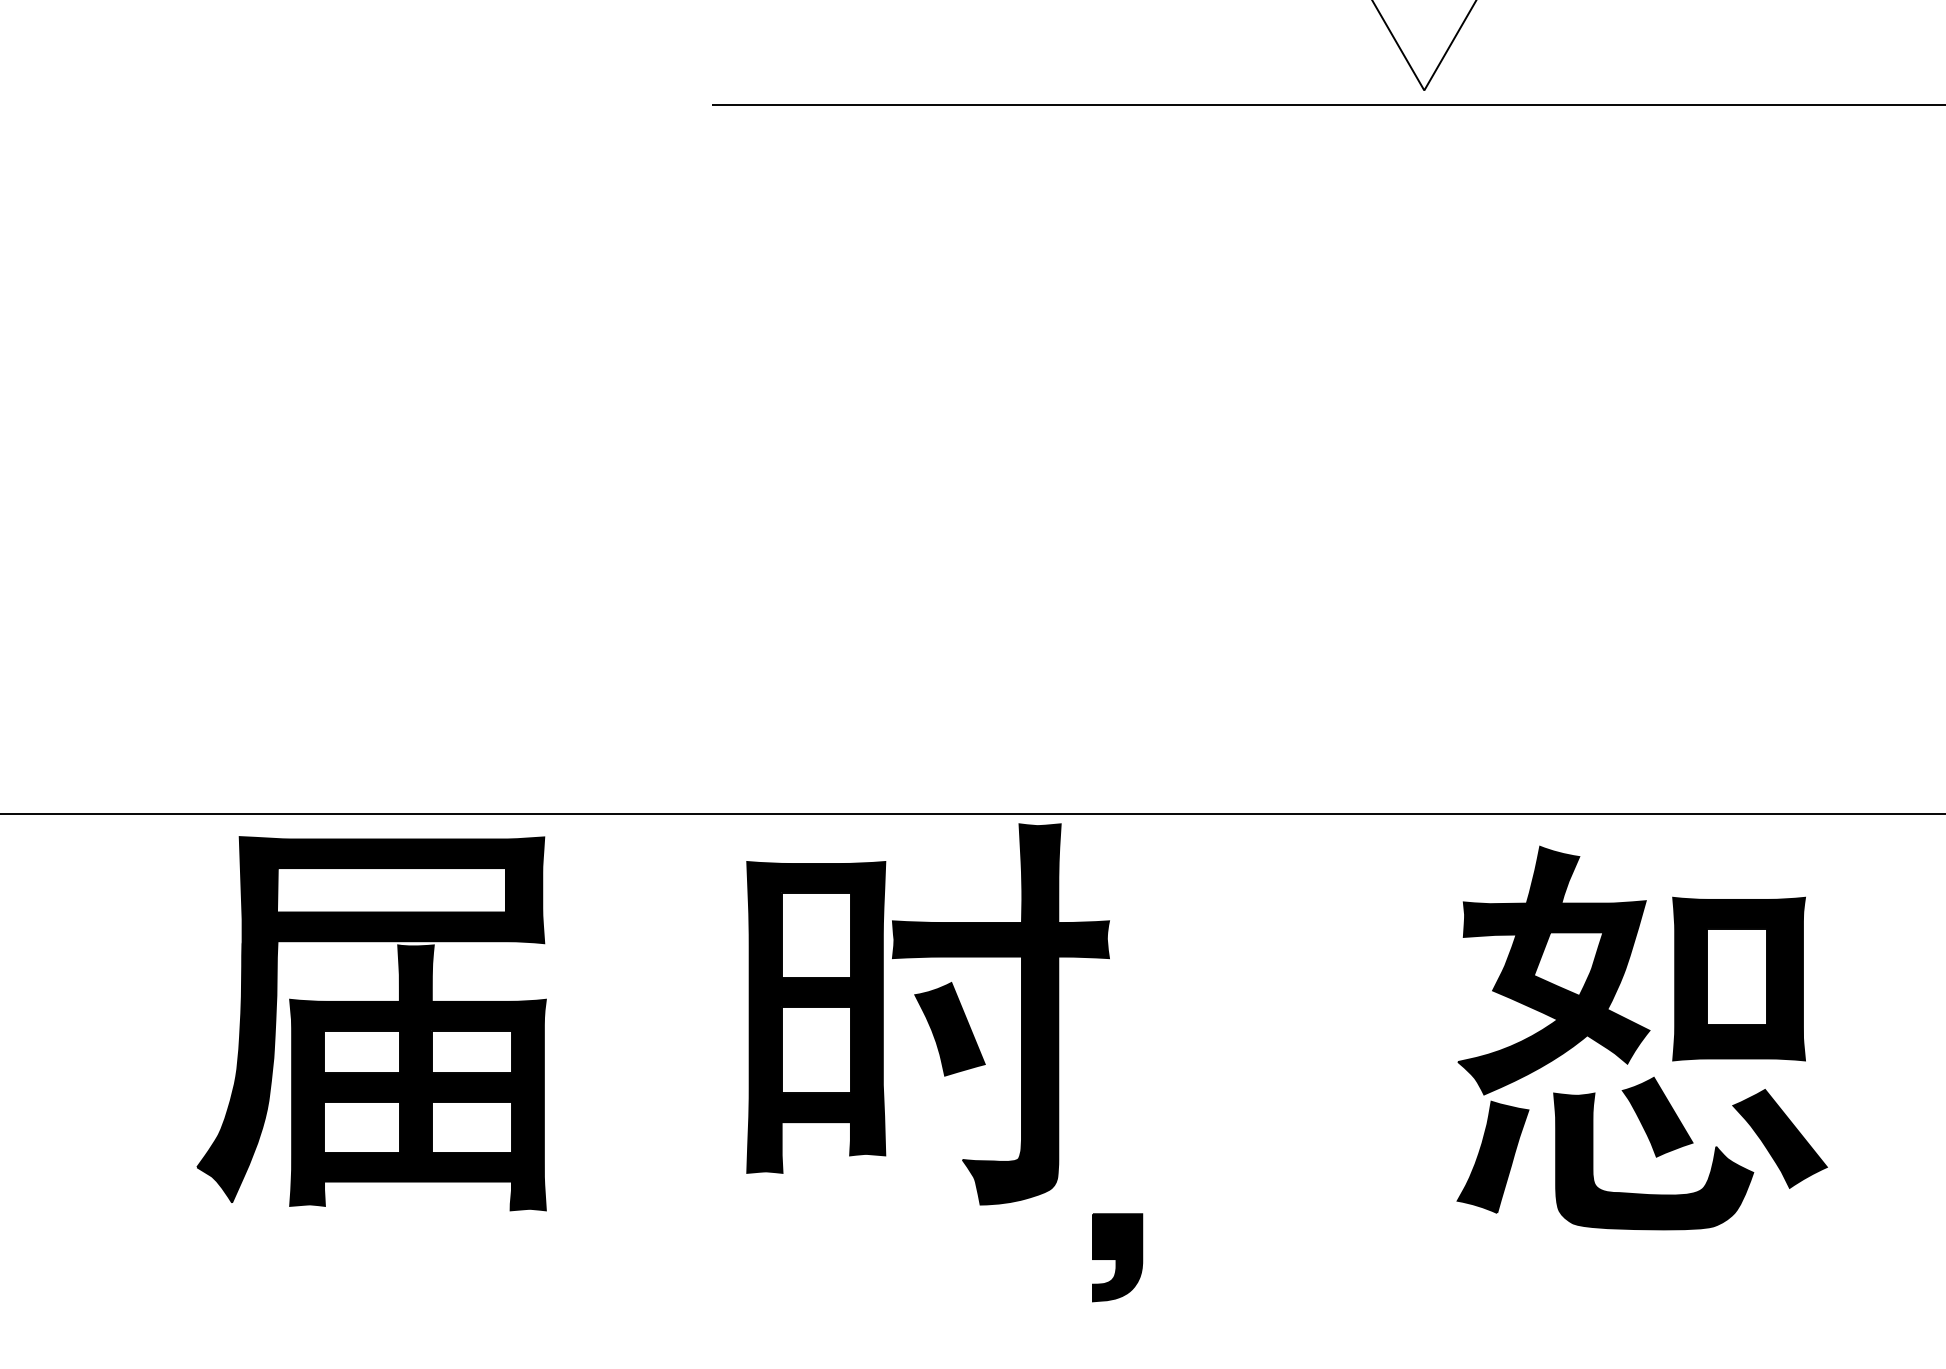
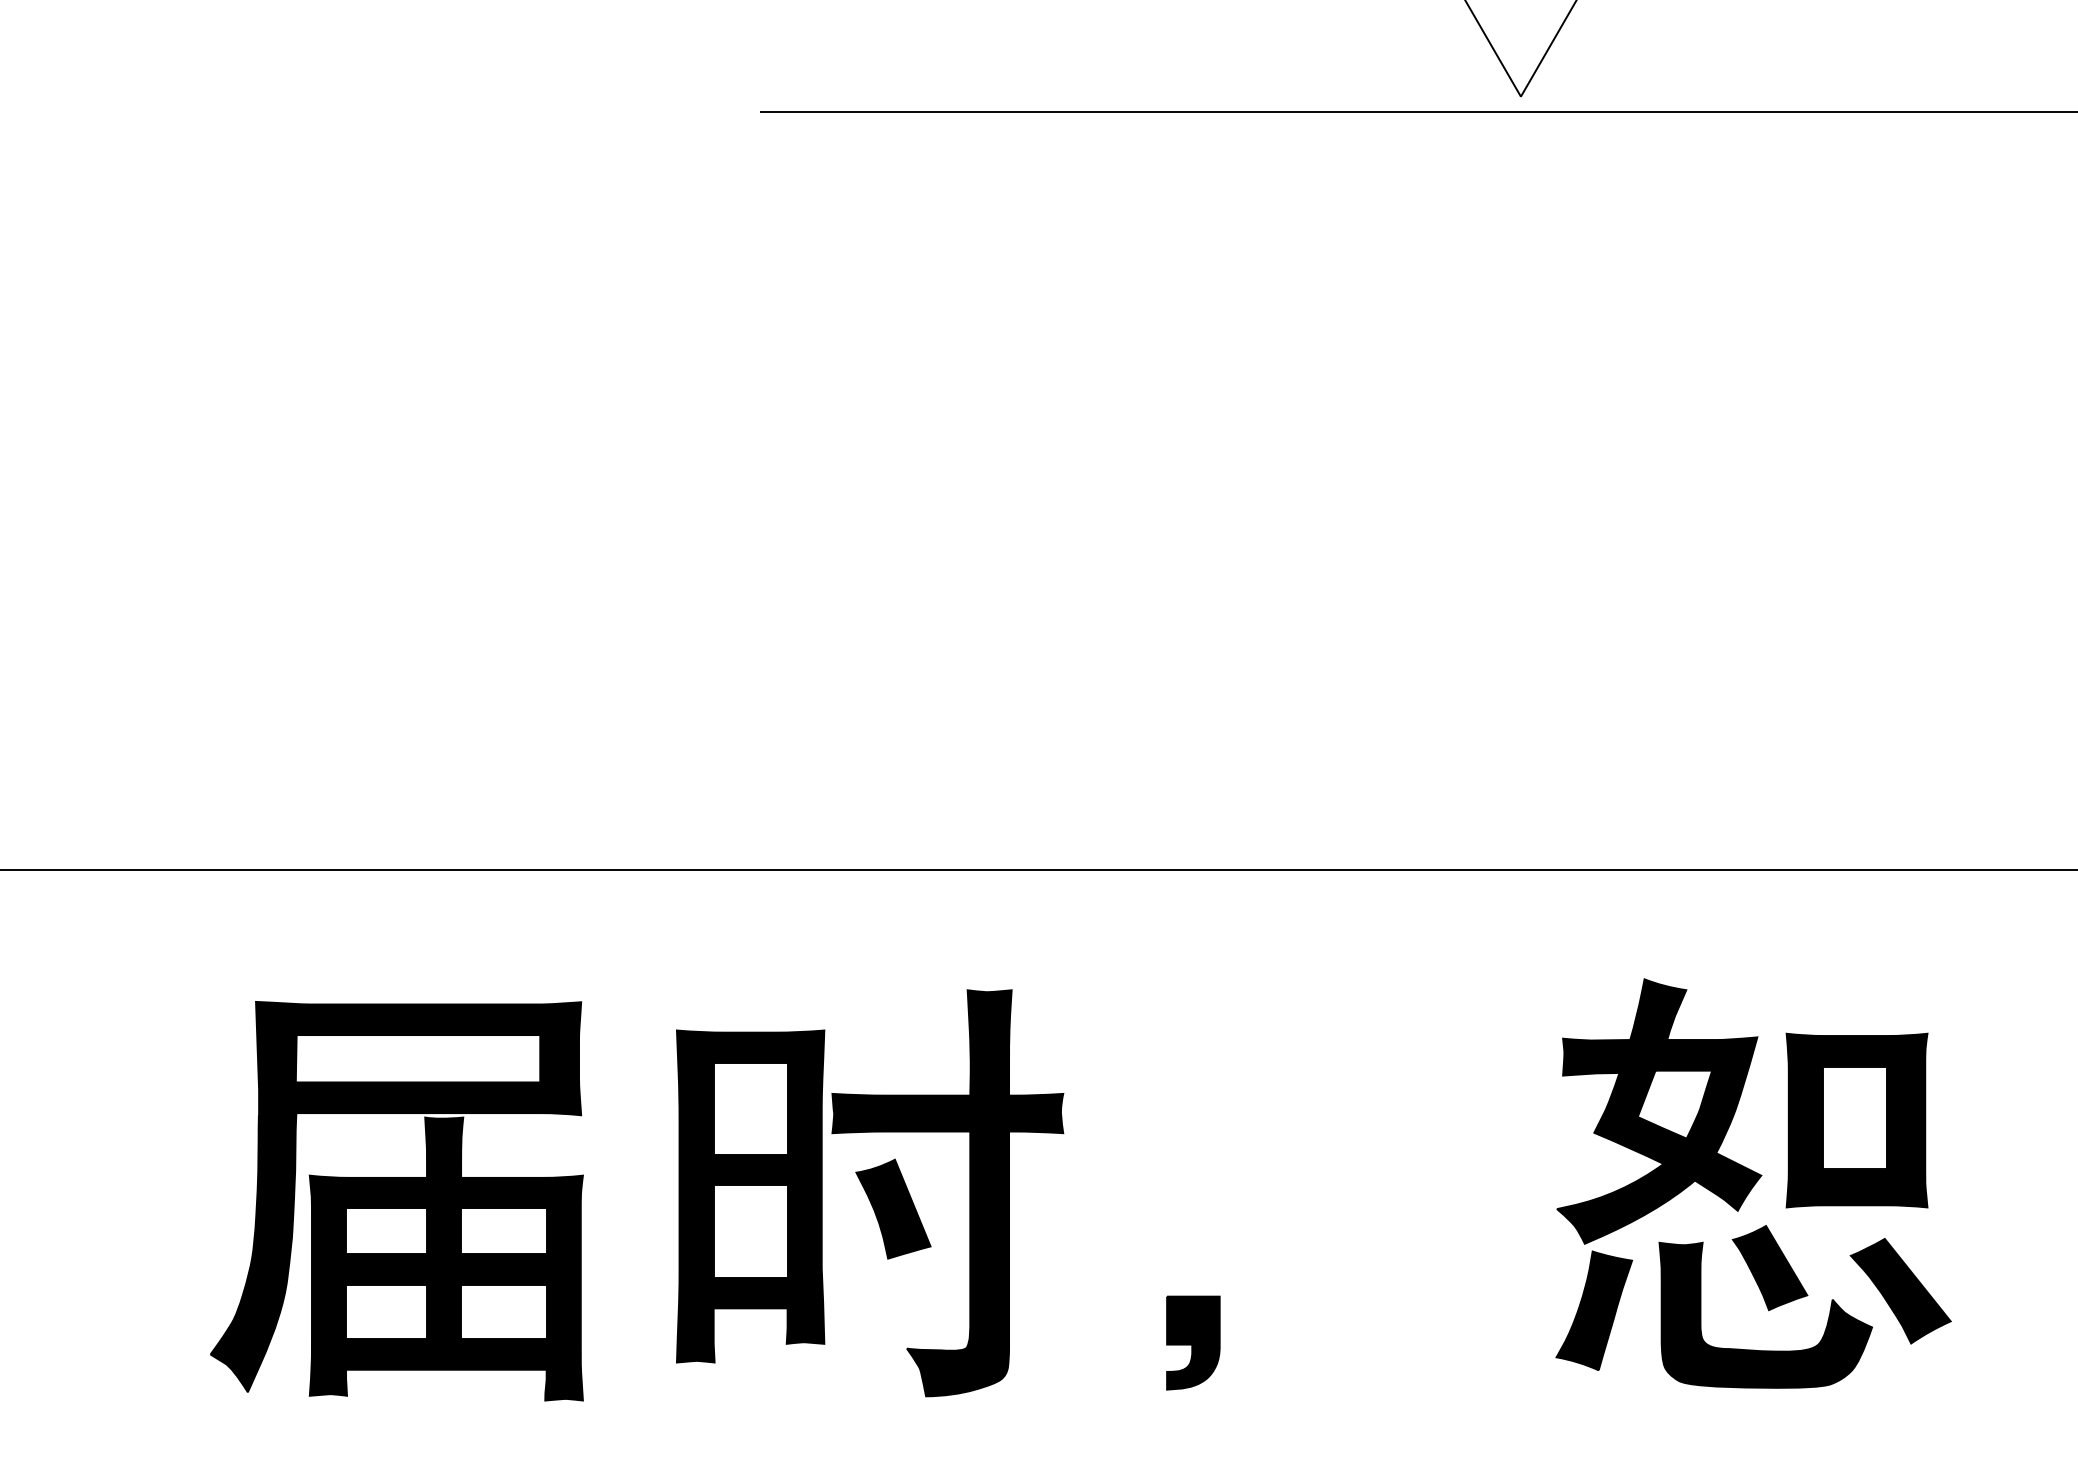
part: (928, 1014) -> (870, 1193), moved
part: (371, 1023) -> (396, 1201), moved
part: (1642, 1038) -> (1753, 1183), moved

